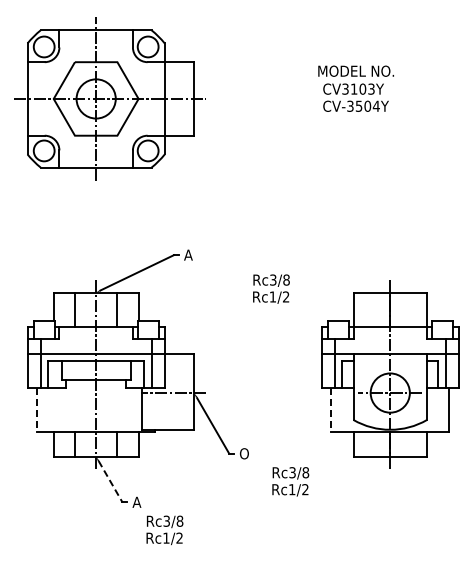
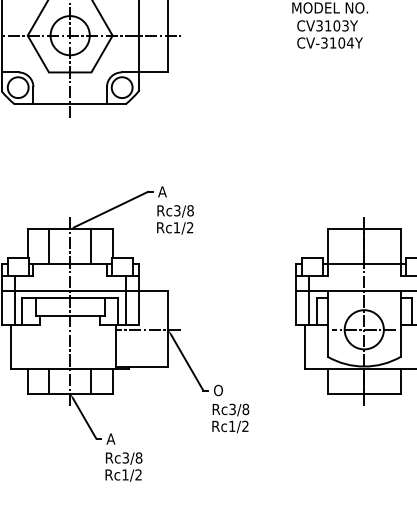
text: (358, 105) -> (332, 42), CV-3504Y -> CV-3104Y
text: (271, 288) -> (175, 219), moved
line: (37, 410) -> (11, 347), dashed -> solid
line: (331, 410) -> (305, 347), dashed -> solid
line: (110, 481) -> (84, 418), dashed -> solid
text: (290, 481) -> (230, 418), moved
text: (164, 530) -> (123, 467), moved

